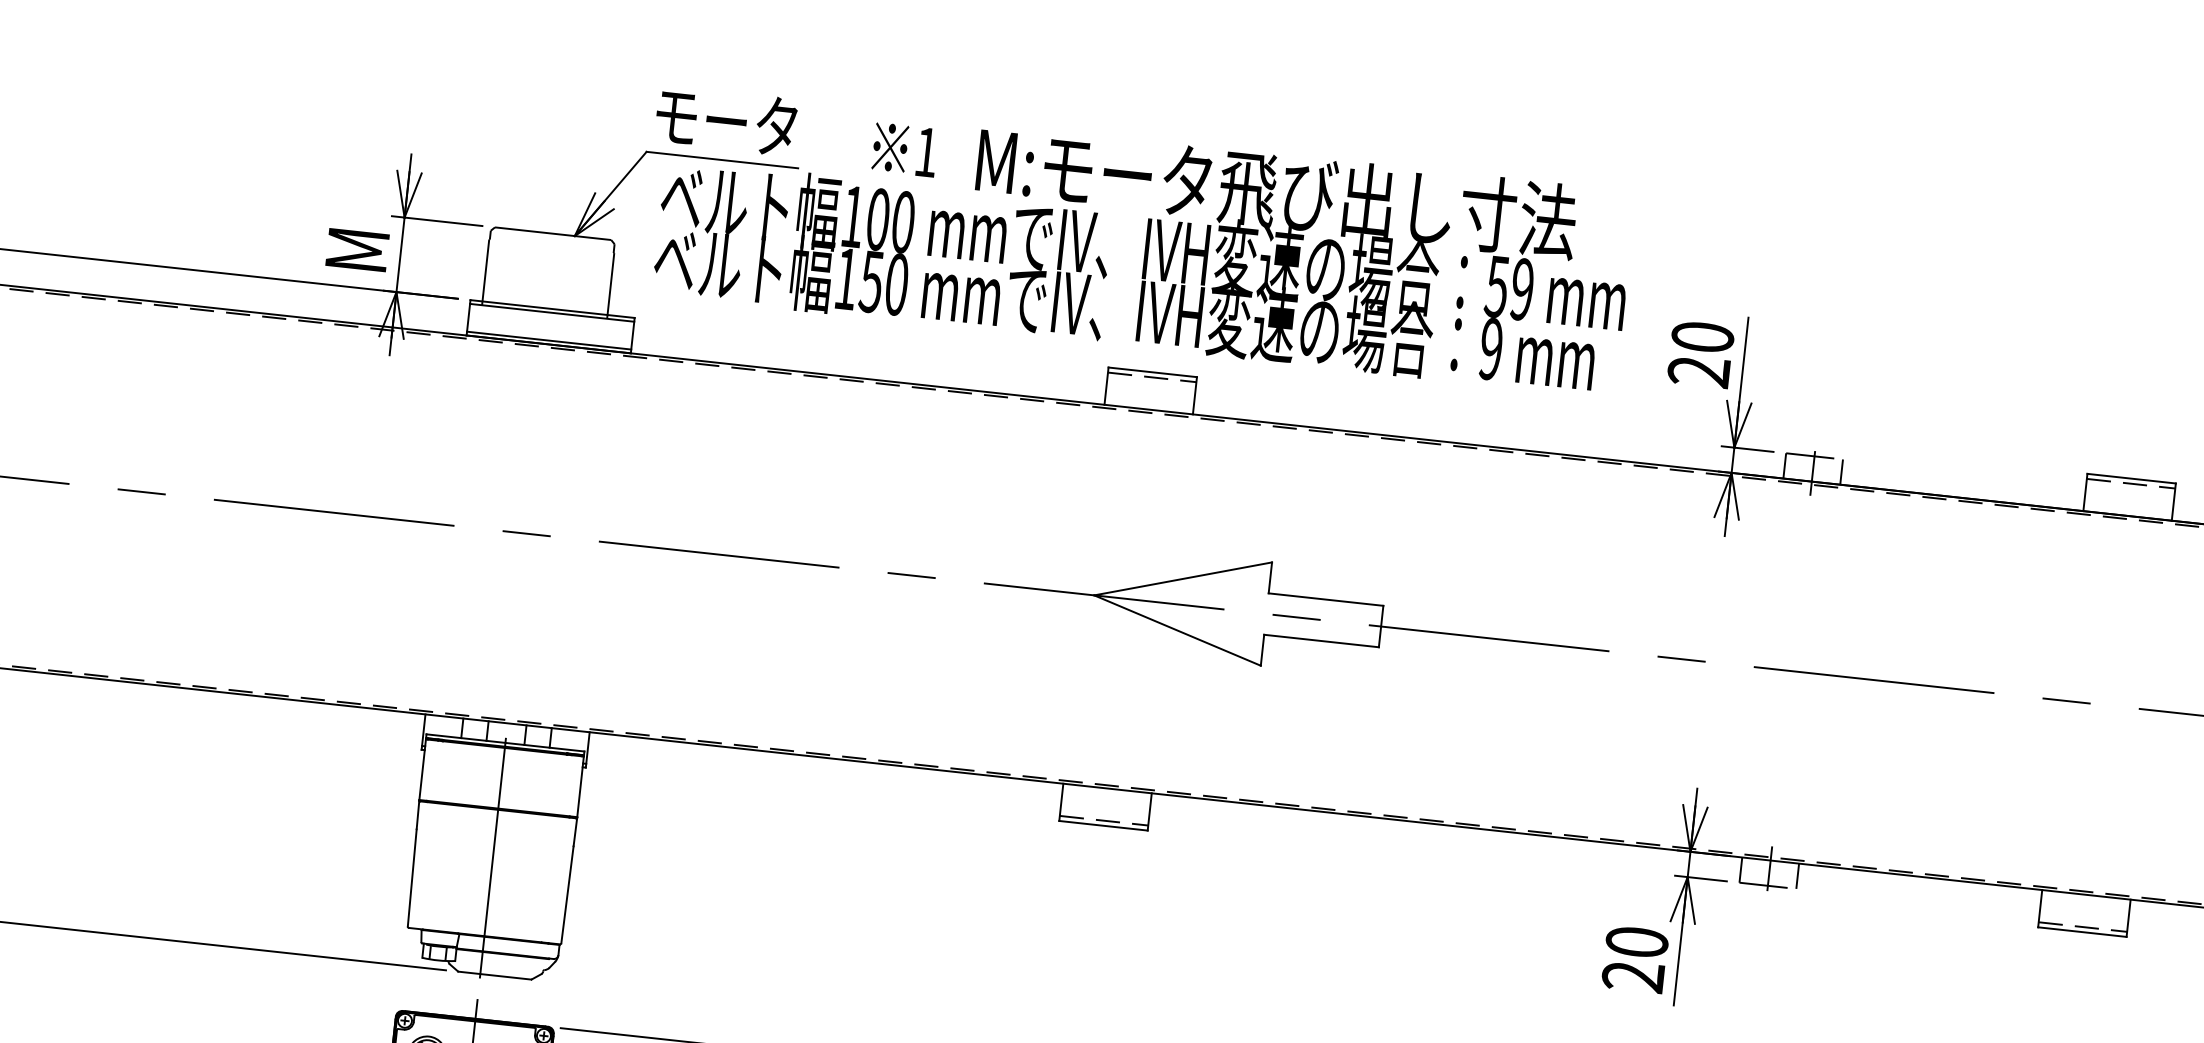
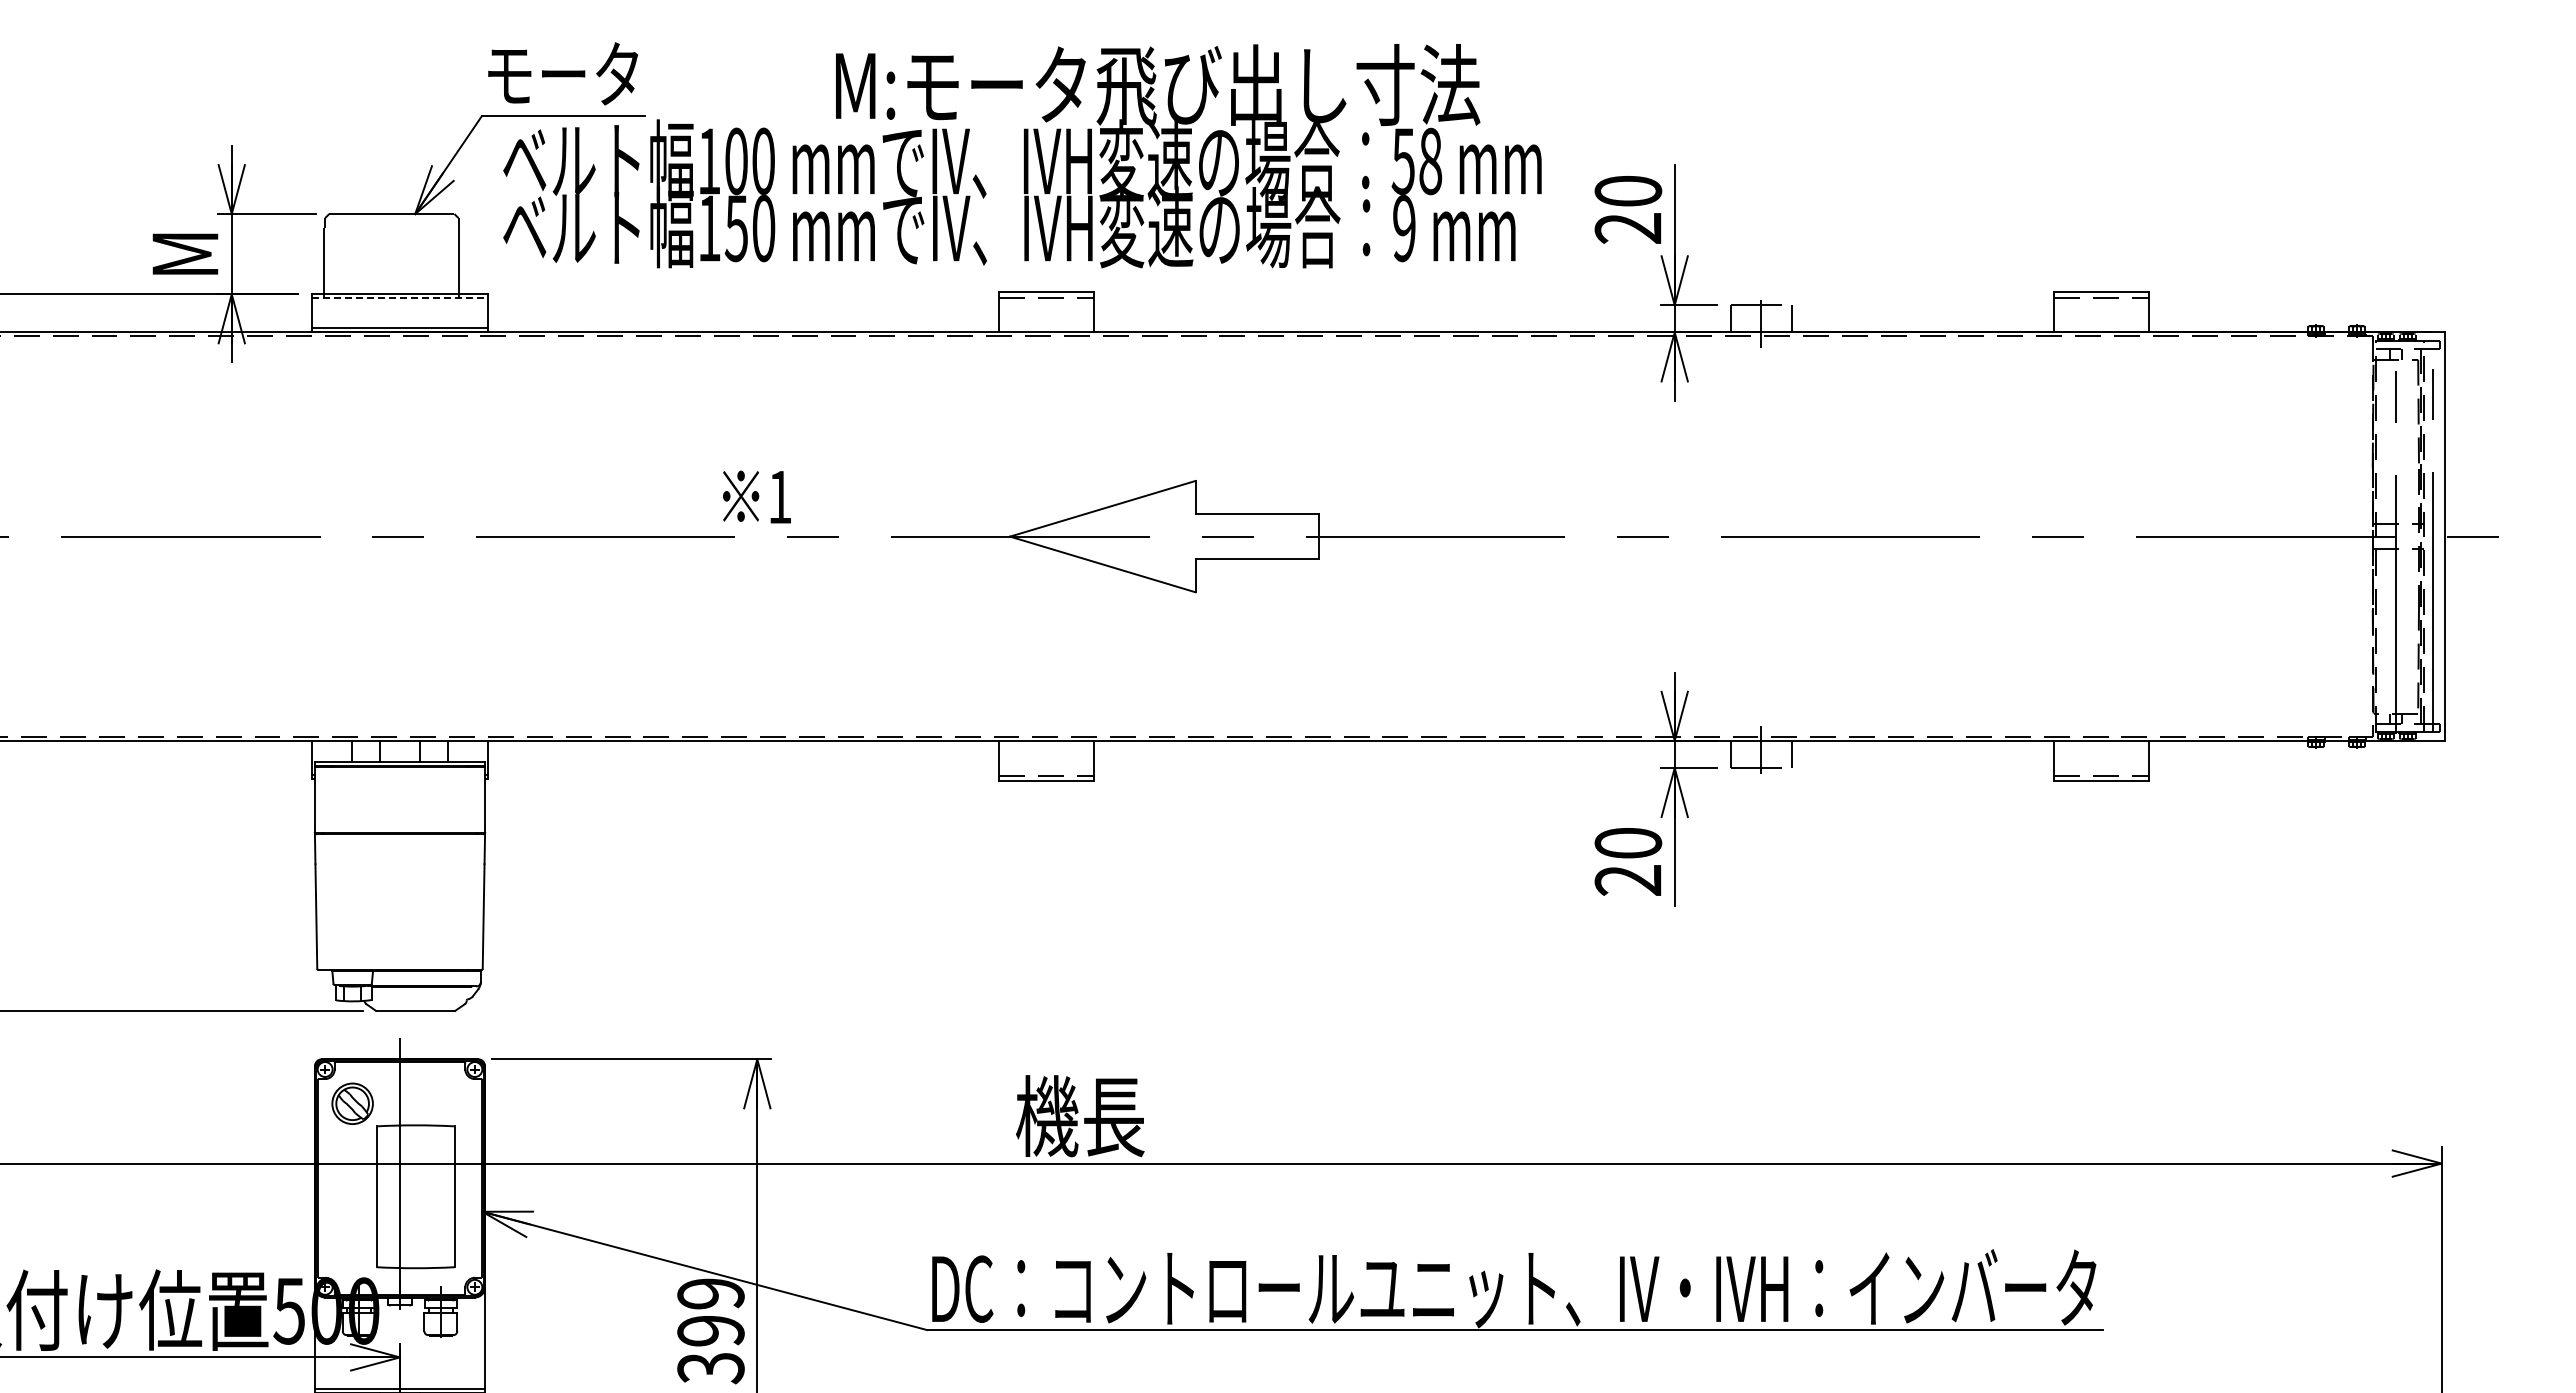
text: (904, 149) -> (756, 496), moved
text: (1522, 289) -> (1430, 161), 59 -> 58
line: (552, 312) -> (400, 298), solid -> dashed
line: (494, 846) -> (400, 873), removed

